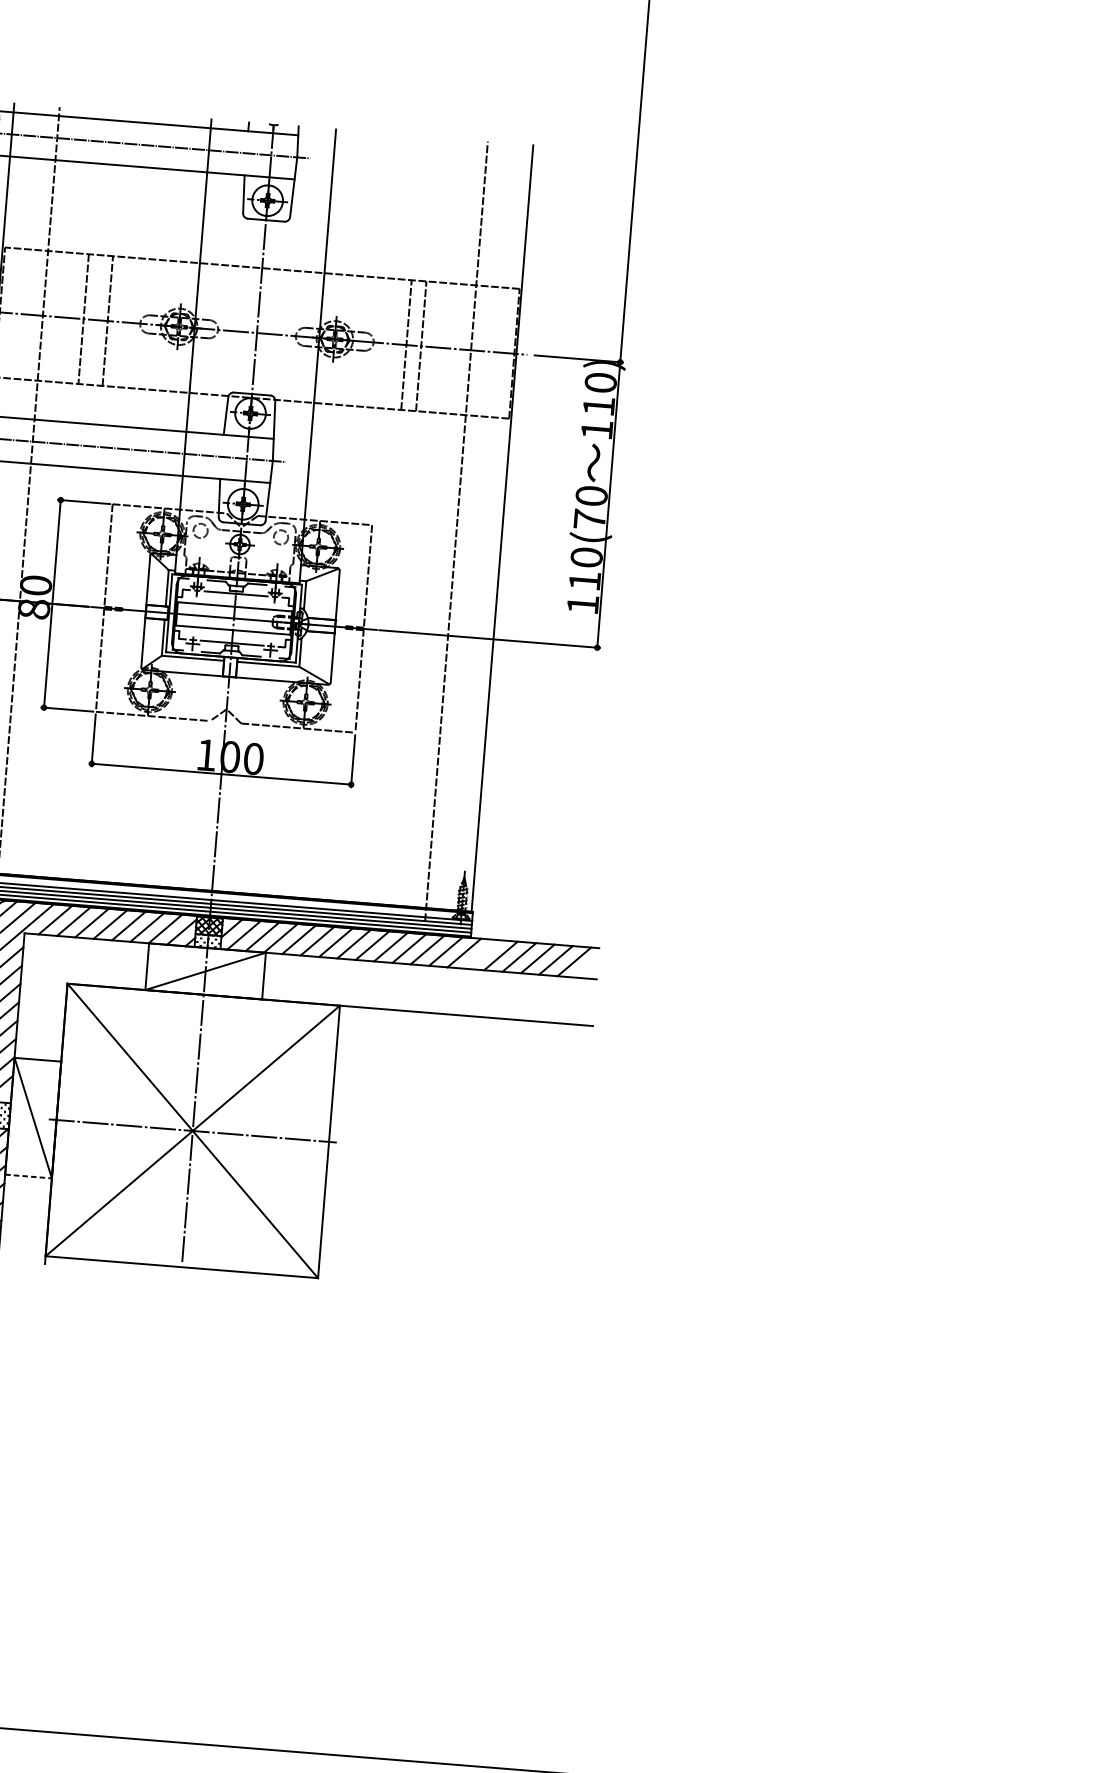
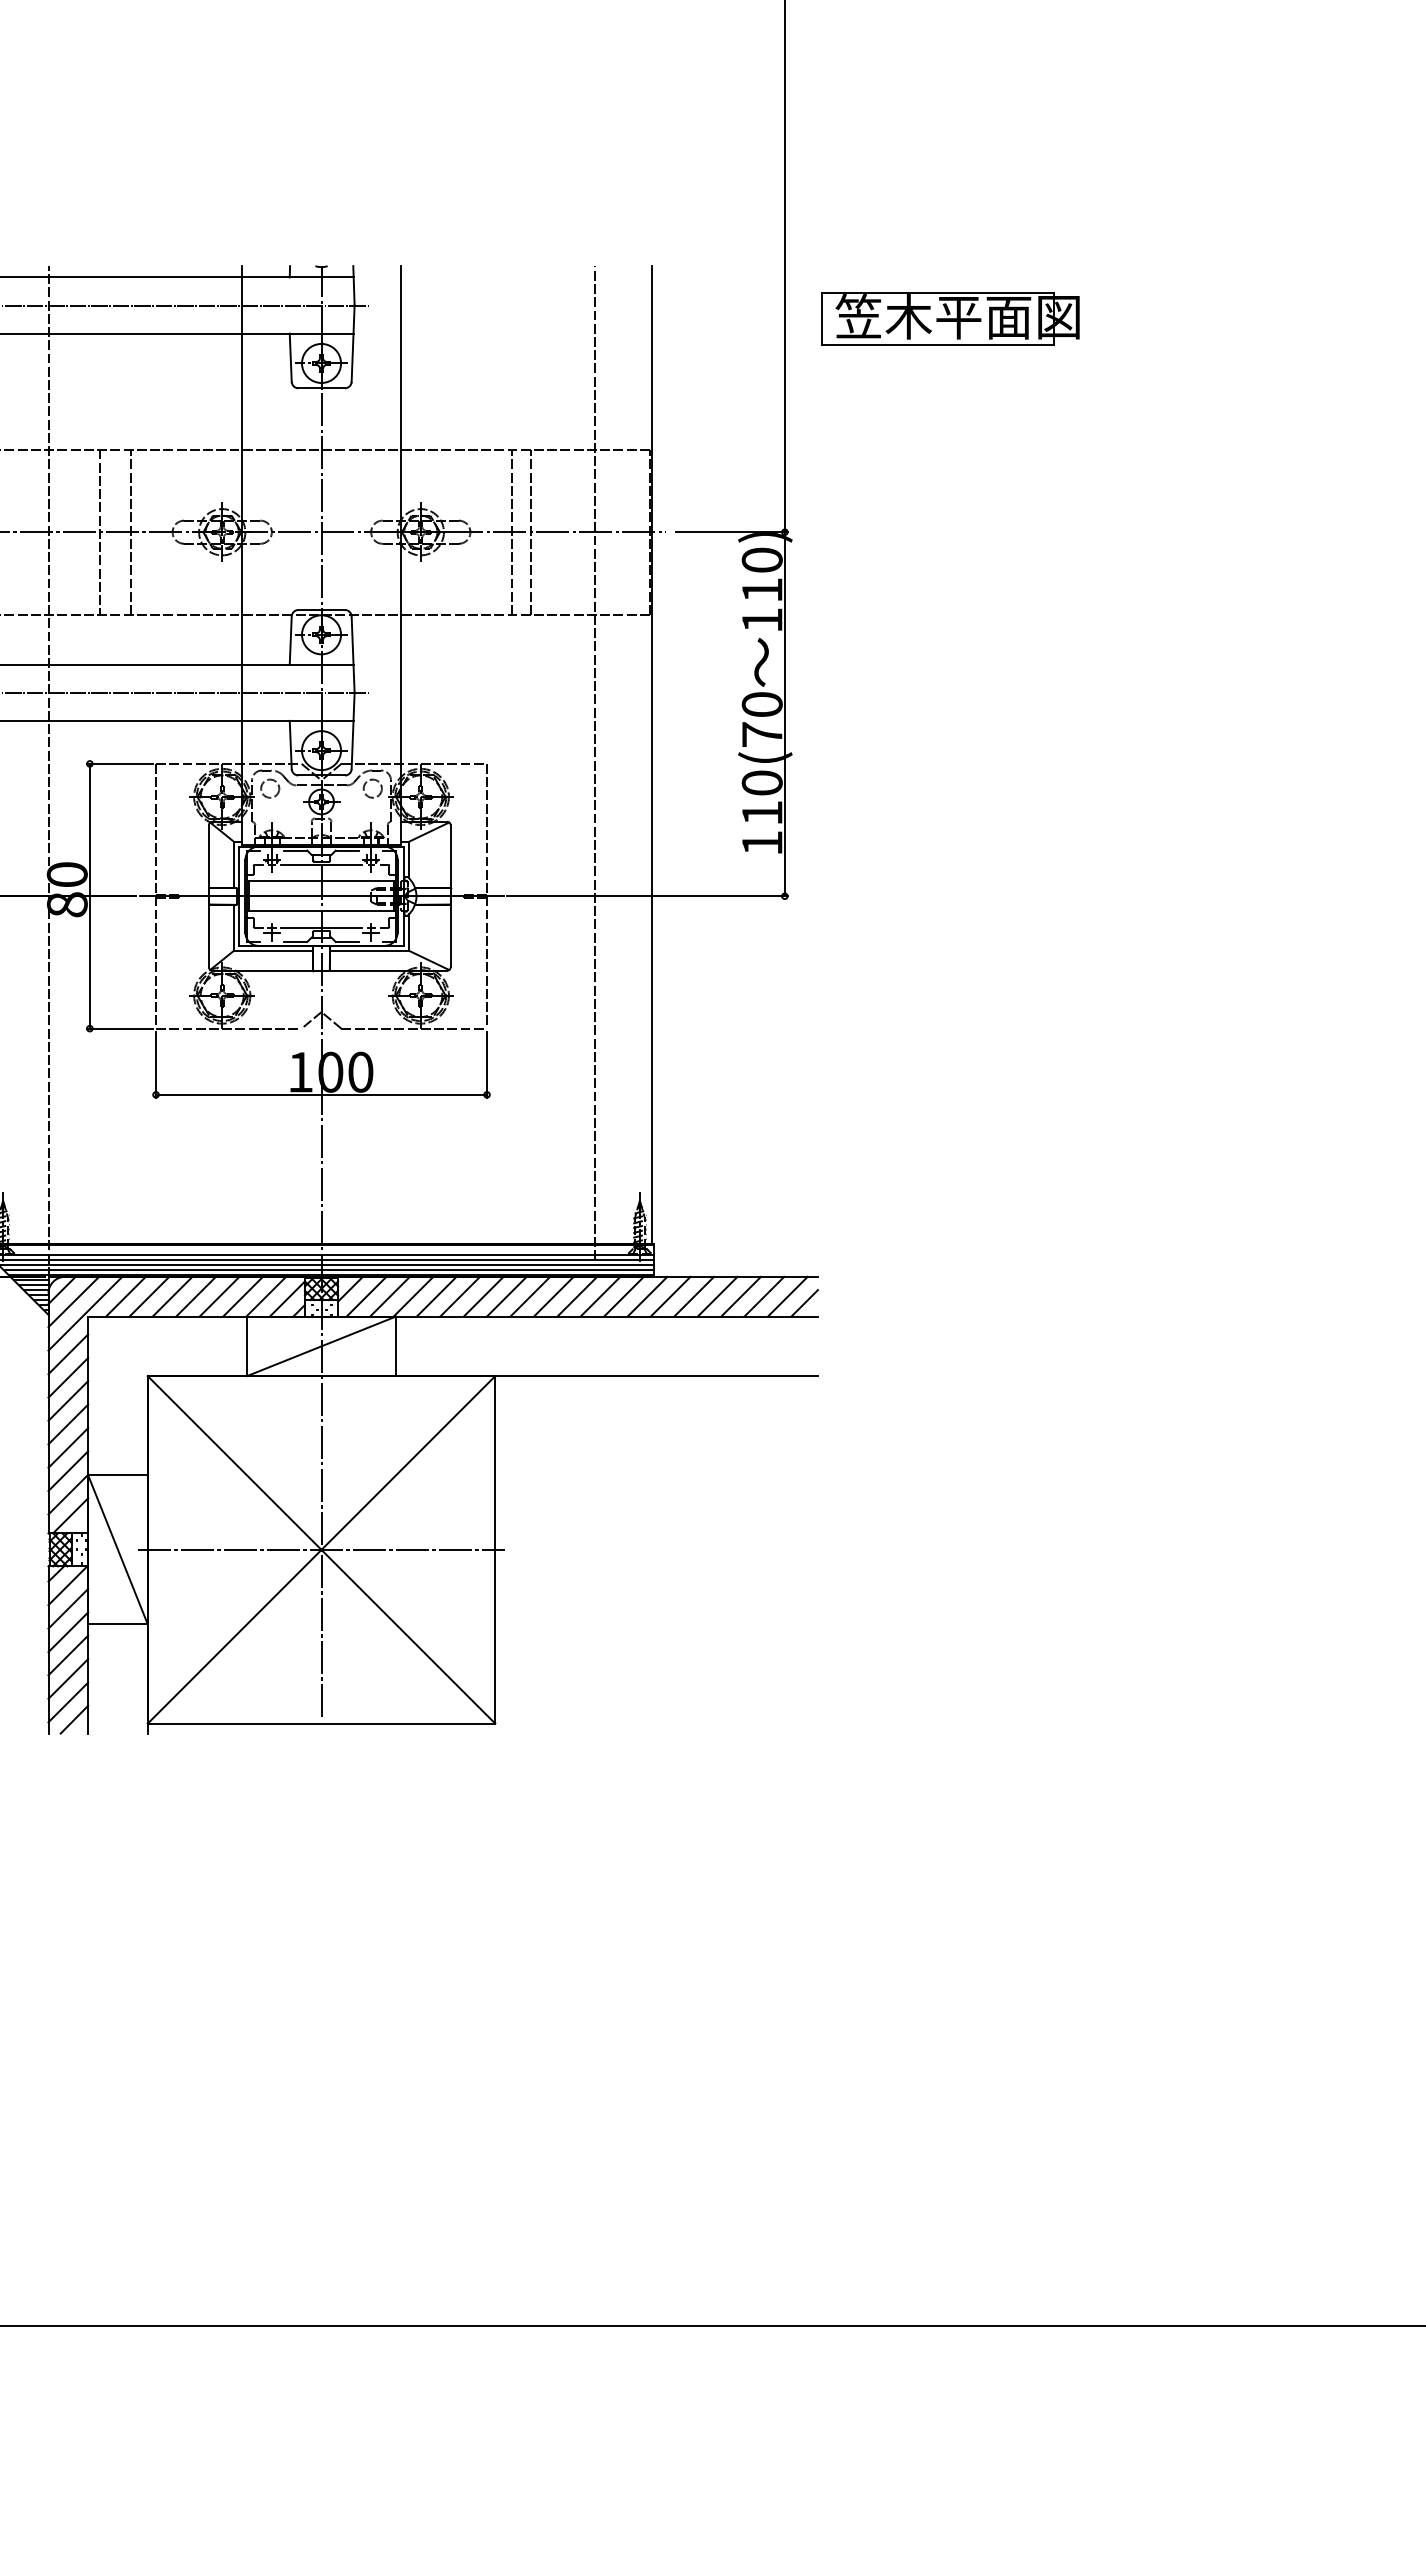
part: (763, 205) -> (950, 318), added
line: (482, 954) -> (670, 1296), added
line: (587, 968) -> (804, 1303), added
line: (28, 1176) -> (118, 1624), dashed -> solid

